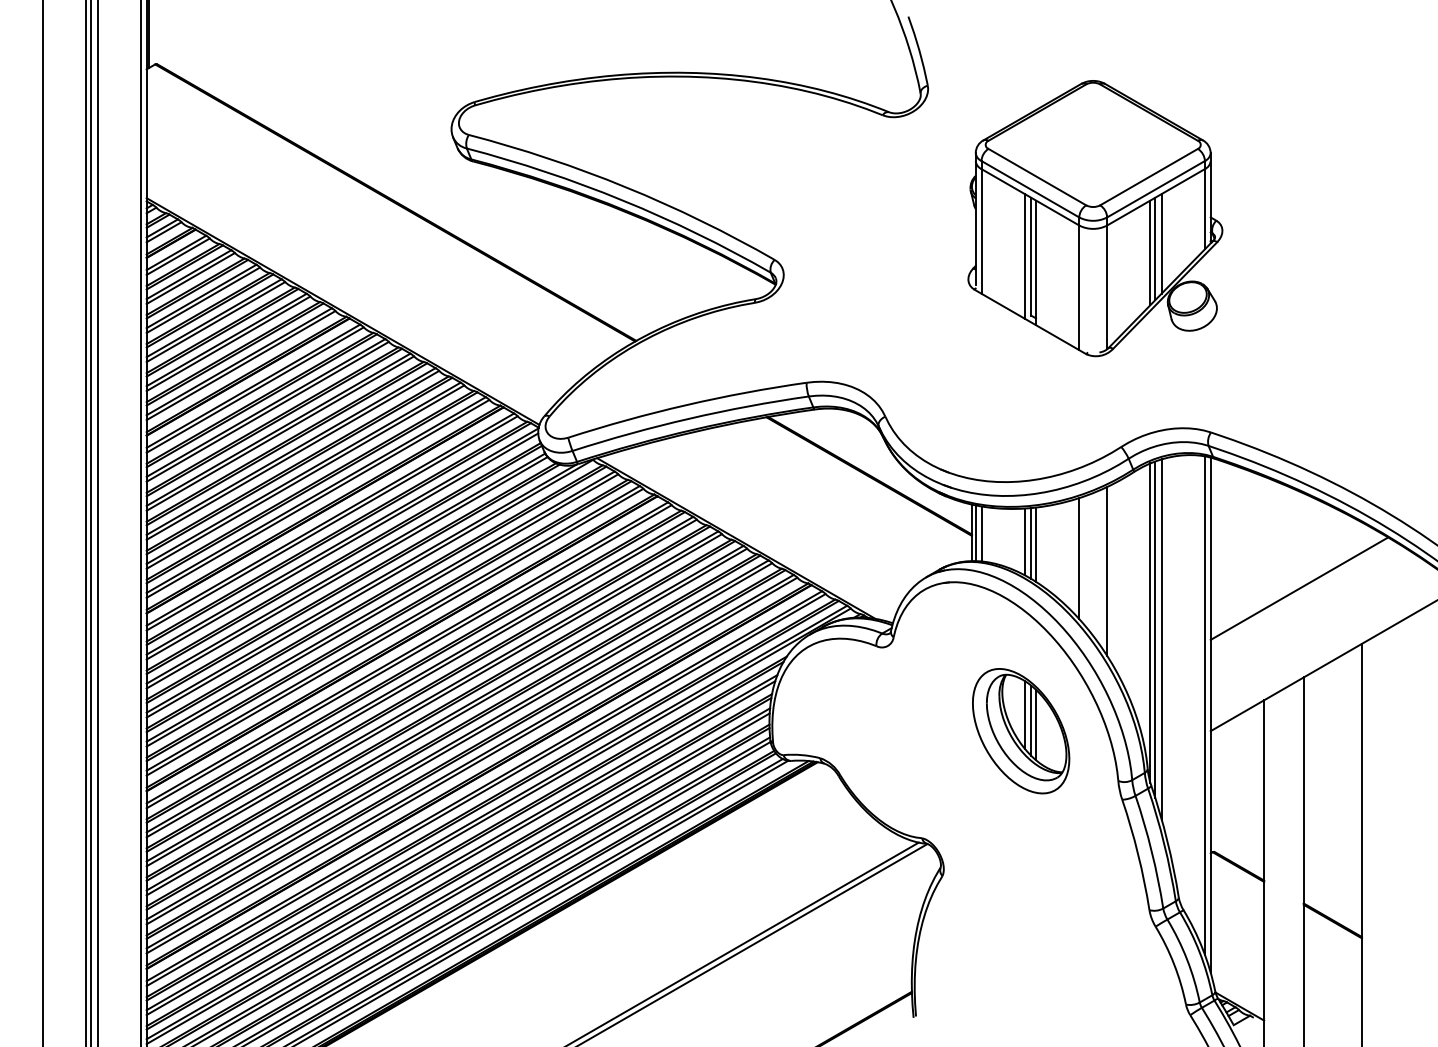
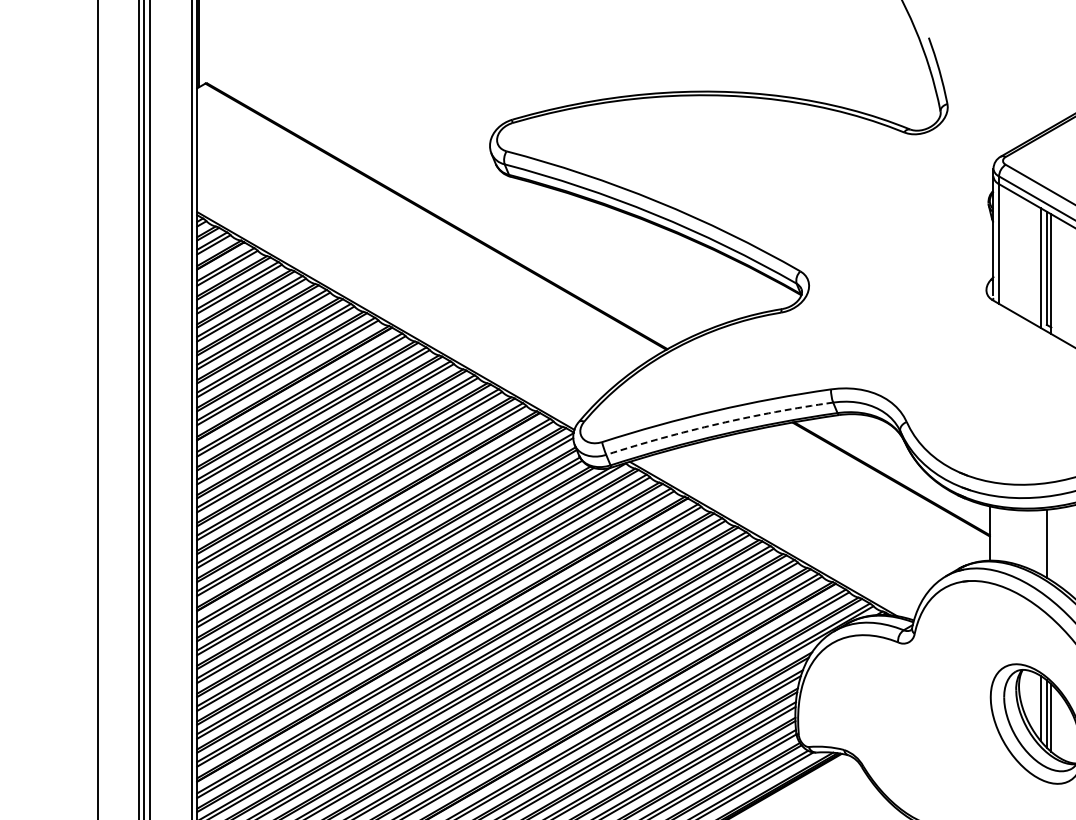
arc: (689, 418) -> (718, 423), solid -> dashed
line: (975, 533) -> (993, 534), removed
line: (981, 533) -> (999, 534), removed
line: (1024, 541) -> (1040, 541), removed
line: (1035, 544) -> (1050, 544), removed

